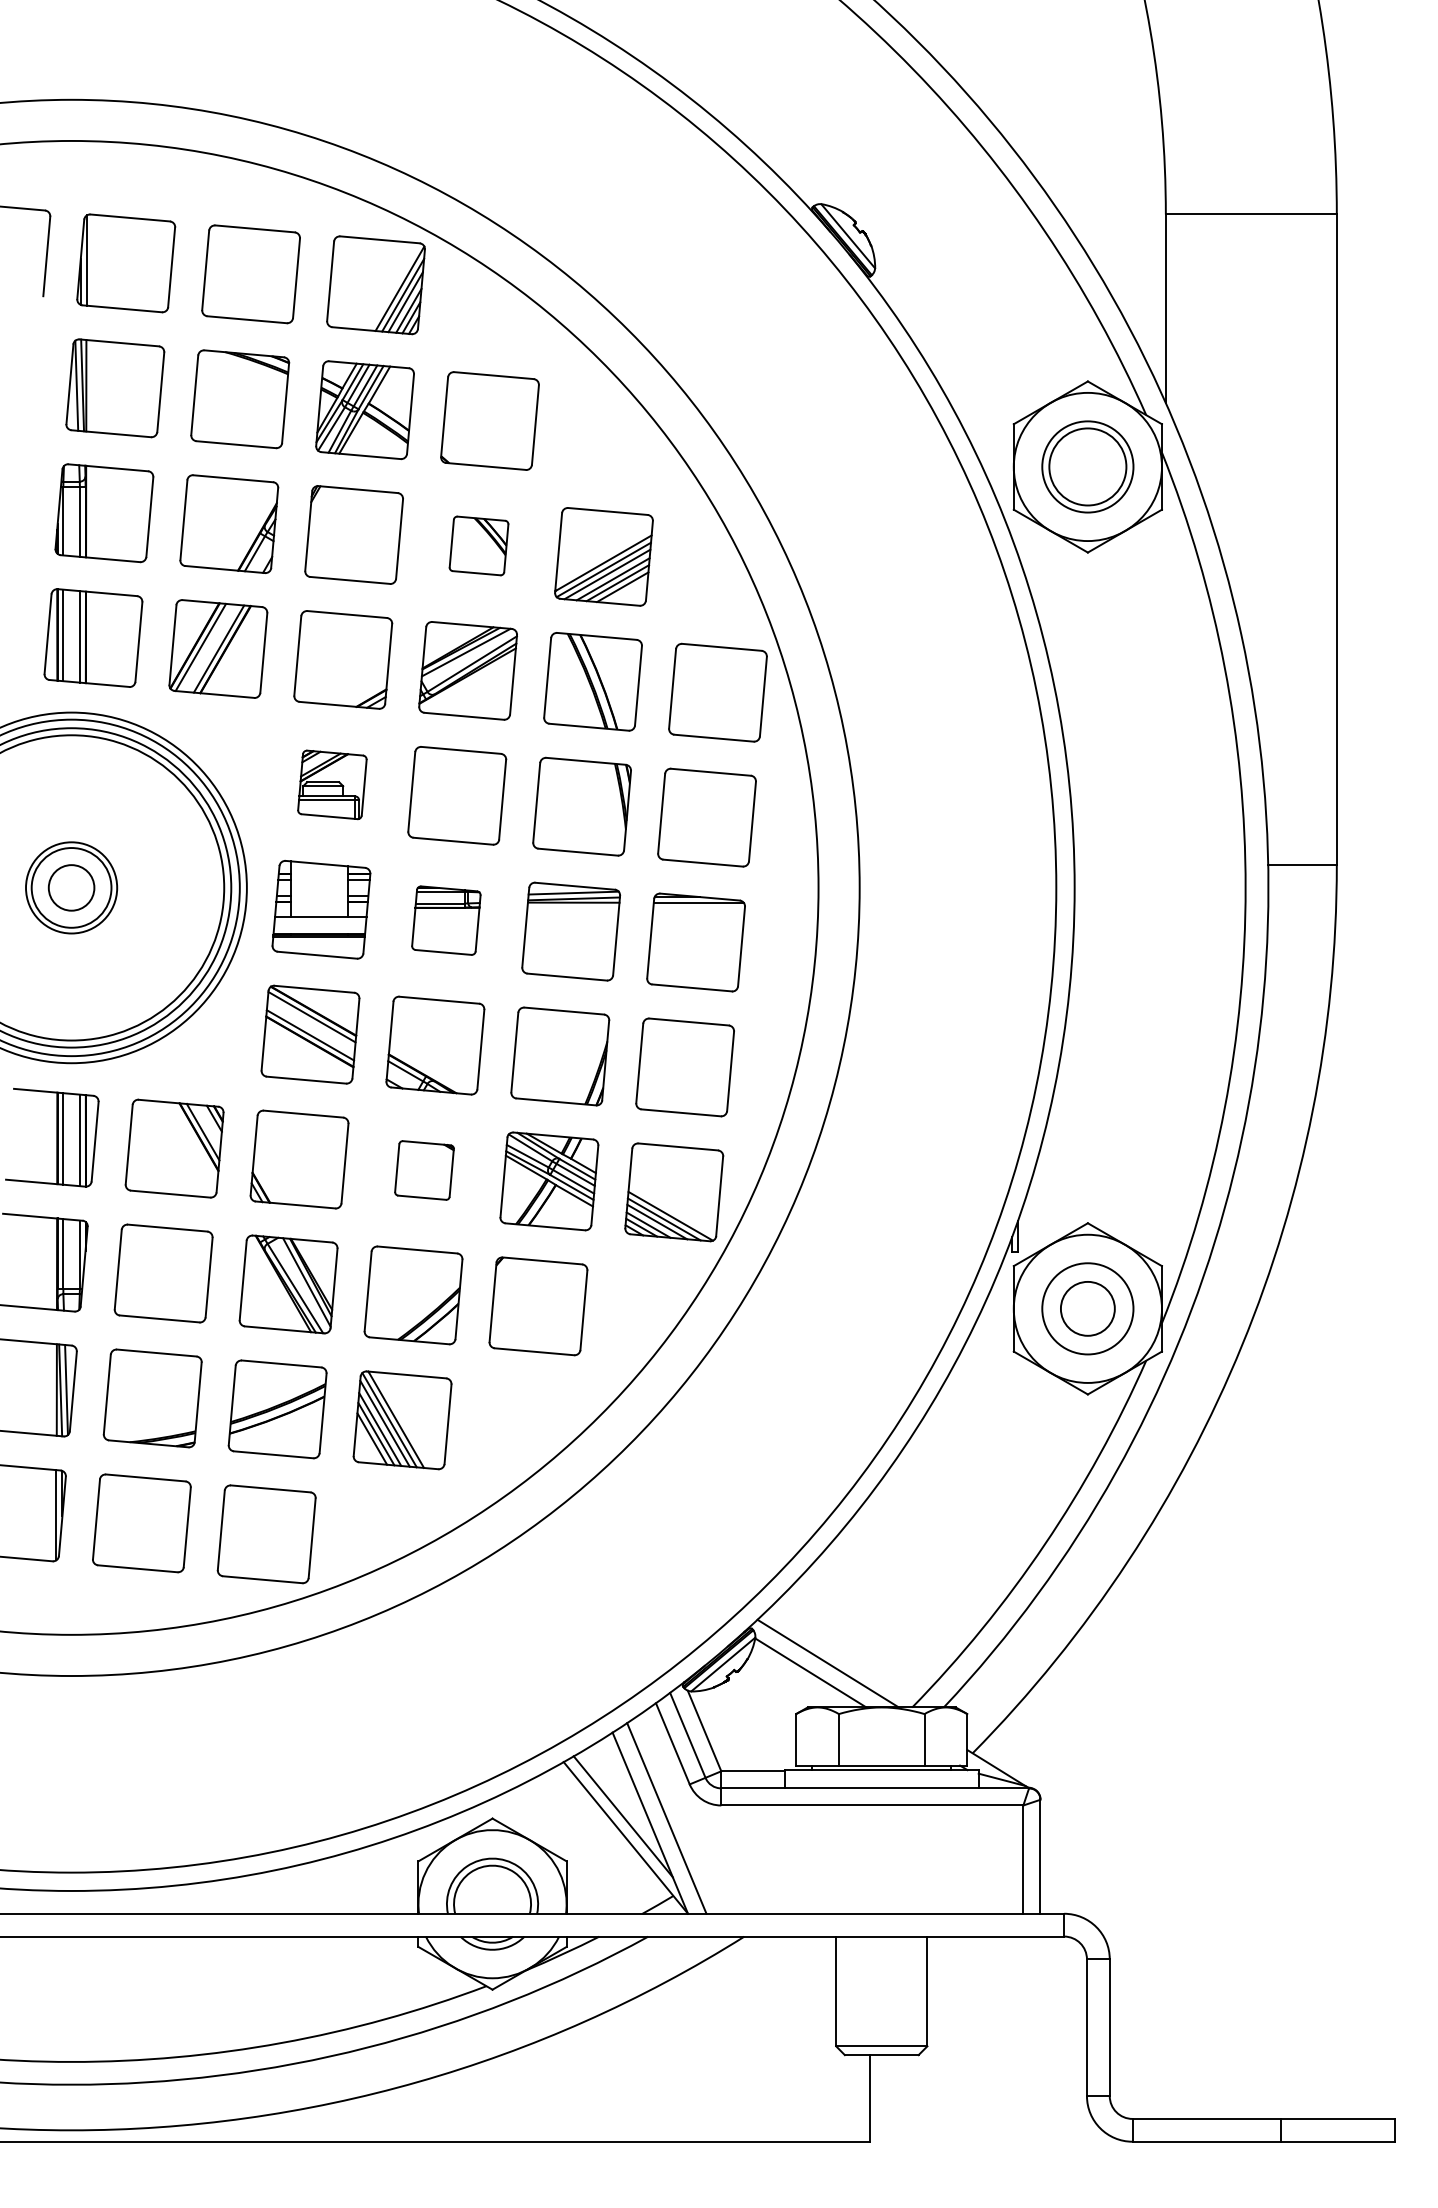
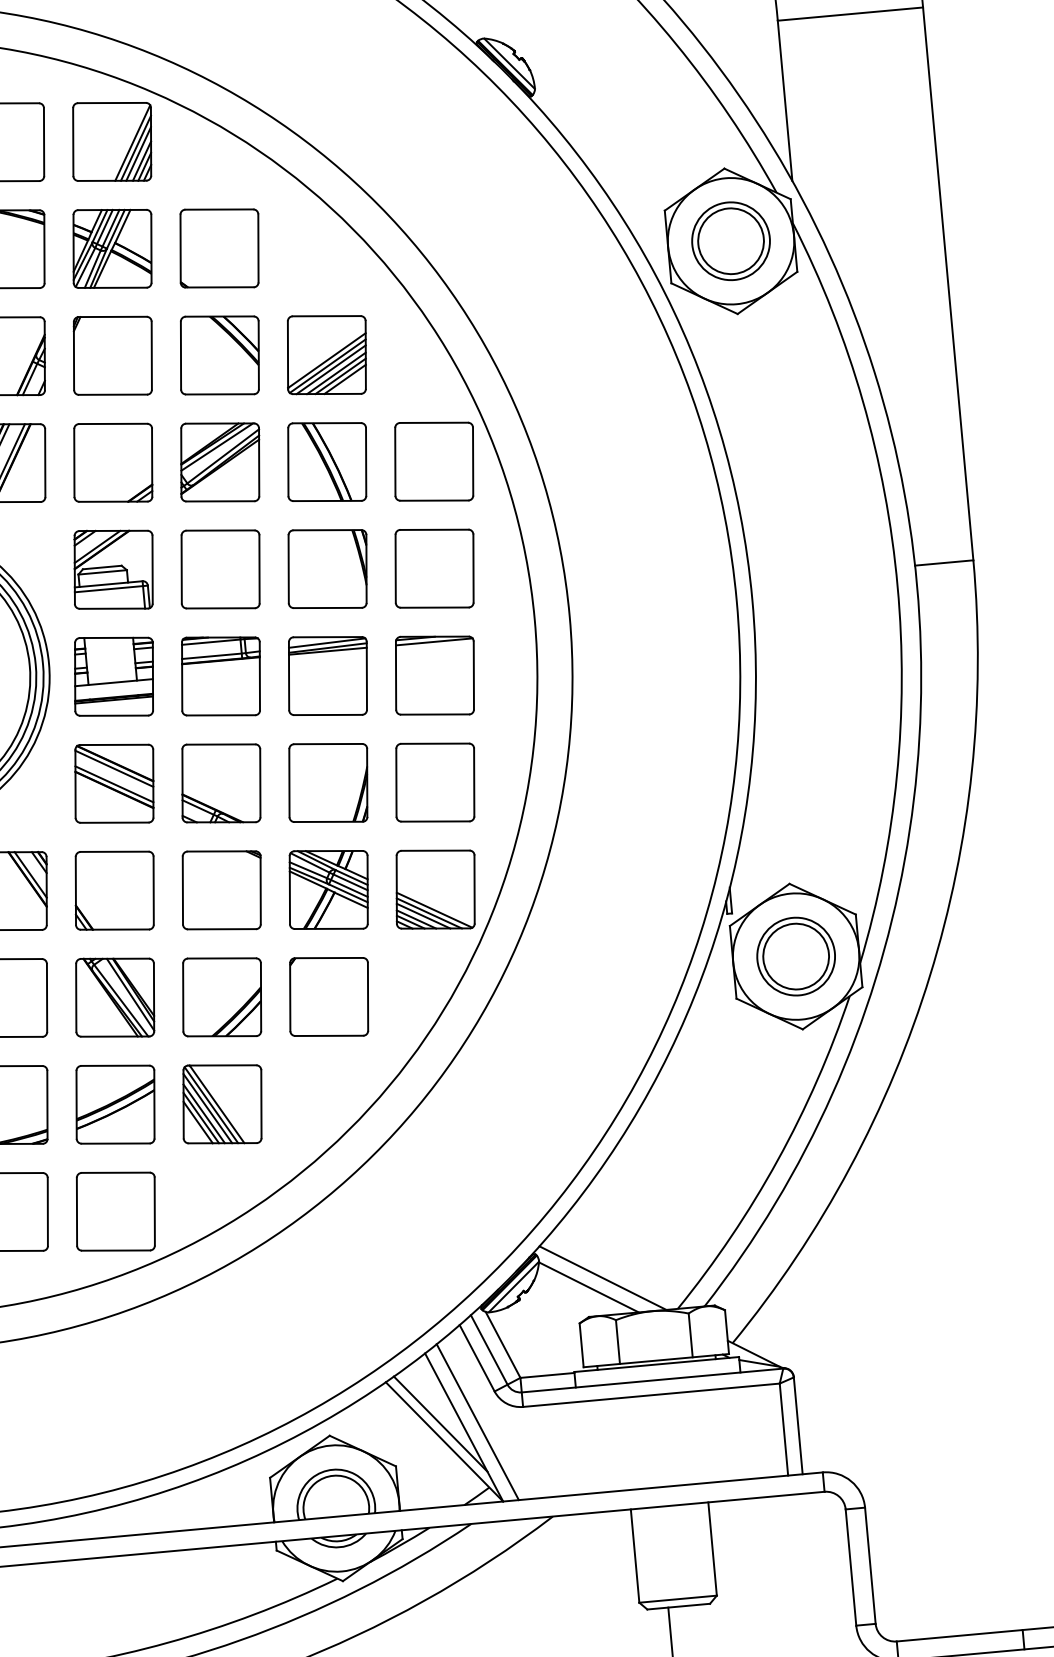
part: (478, 545) -> (219, 355), size x1.67
part: (332, 784) -> (113, 569), size x1.43
part: (446, 920) -> (221, 676), size x1.43
part: (424, 1170) -> (221, 890), size x1.67
circle: (1087, 1308) -> (795, 956), size x1.43

